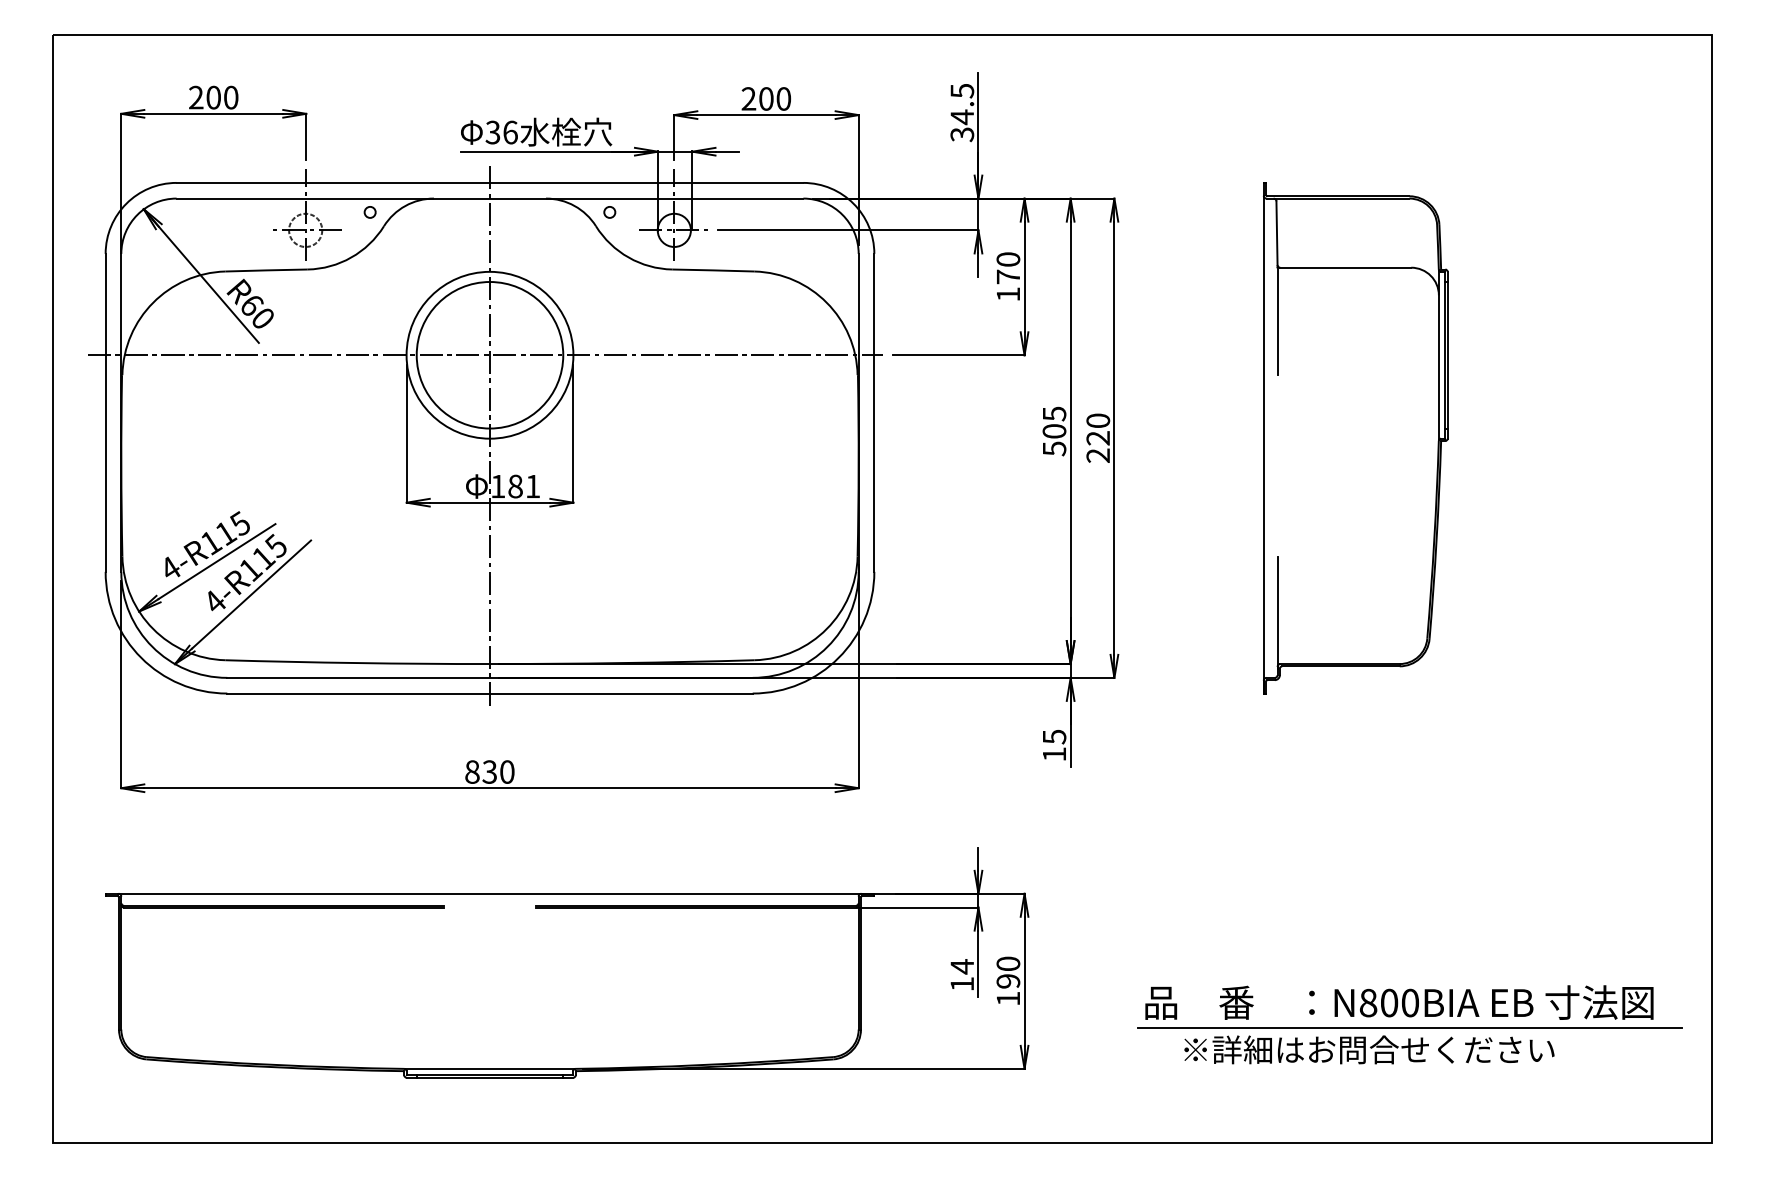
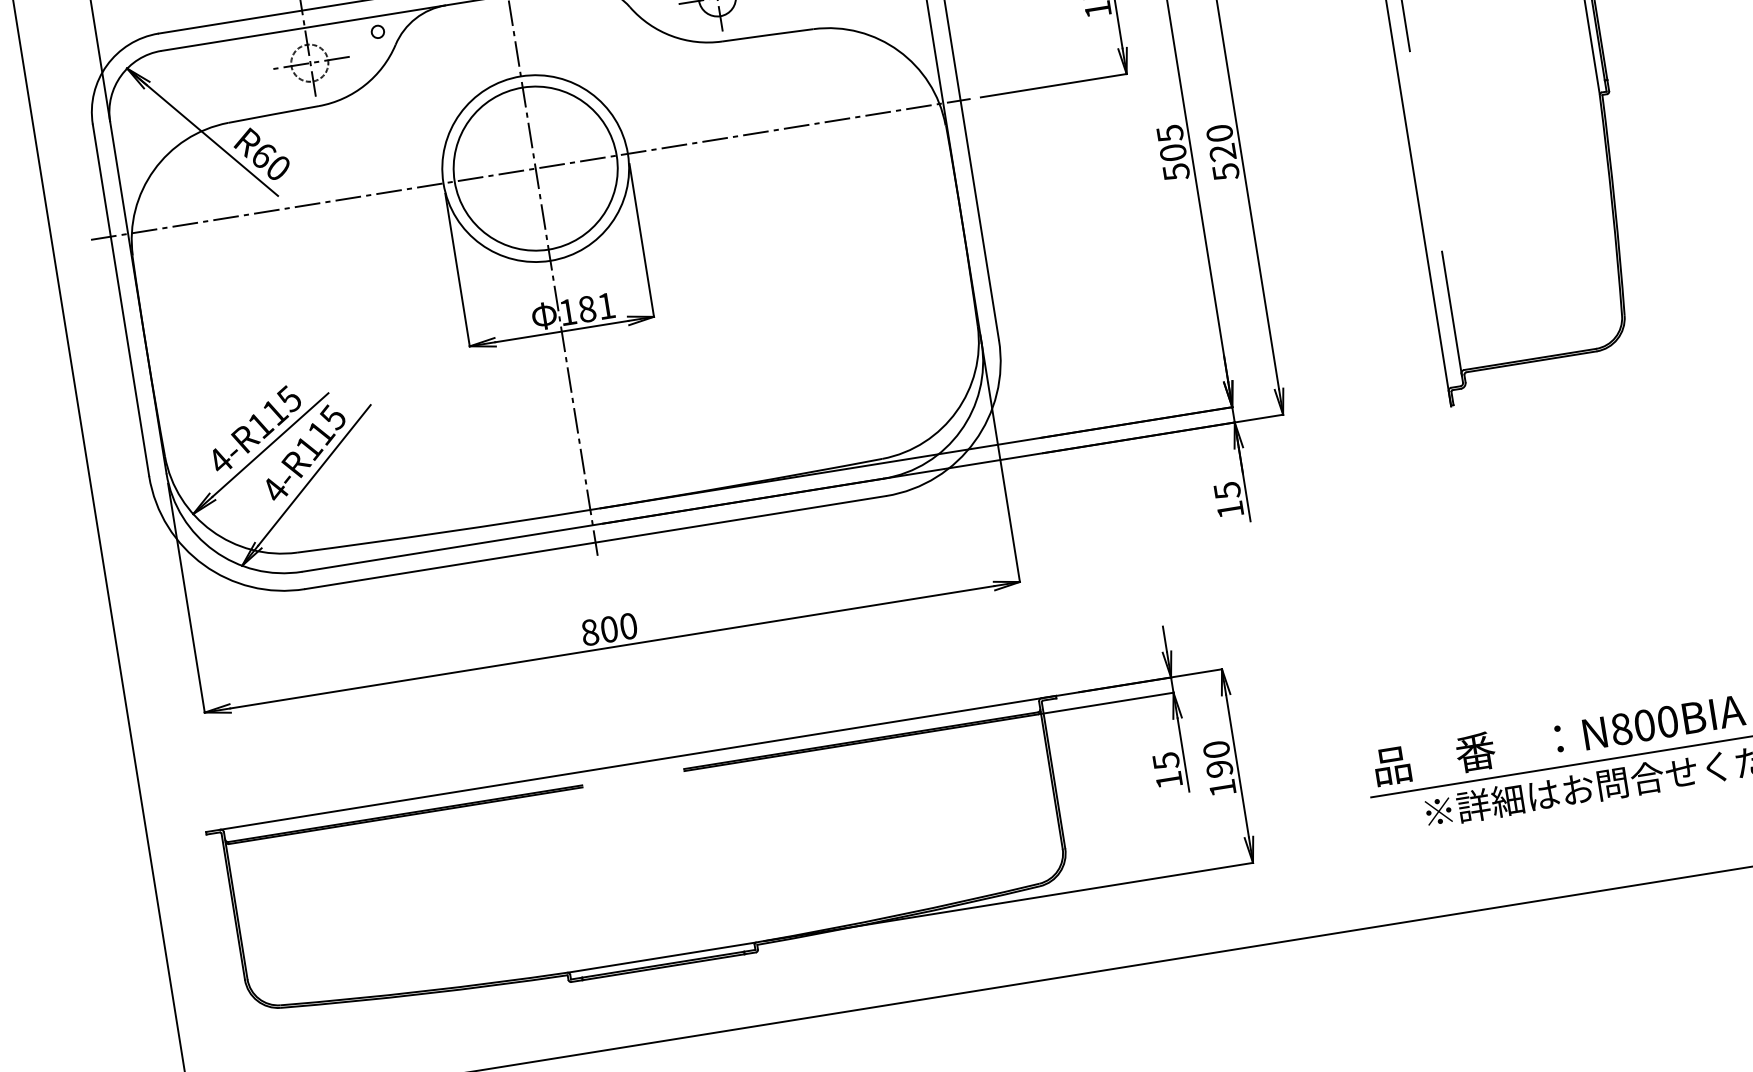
text: (1098, 455) -> (1226, 171), 220 -> 520
text: (489, 771) -> (608, 628), 830 -> 800
text: (962, 966) -> (1166, 760), 14 -> 15

